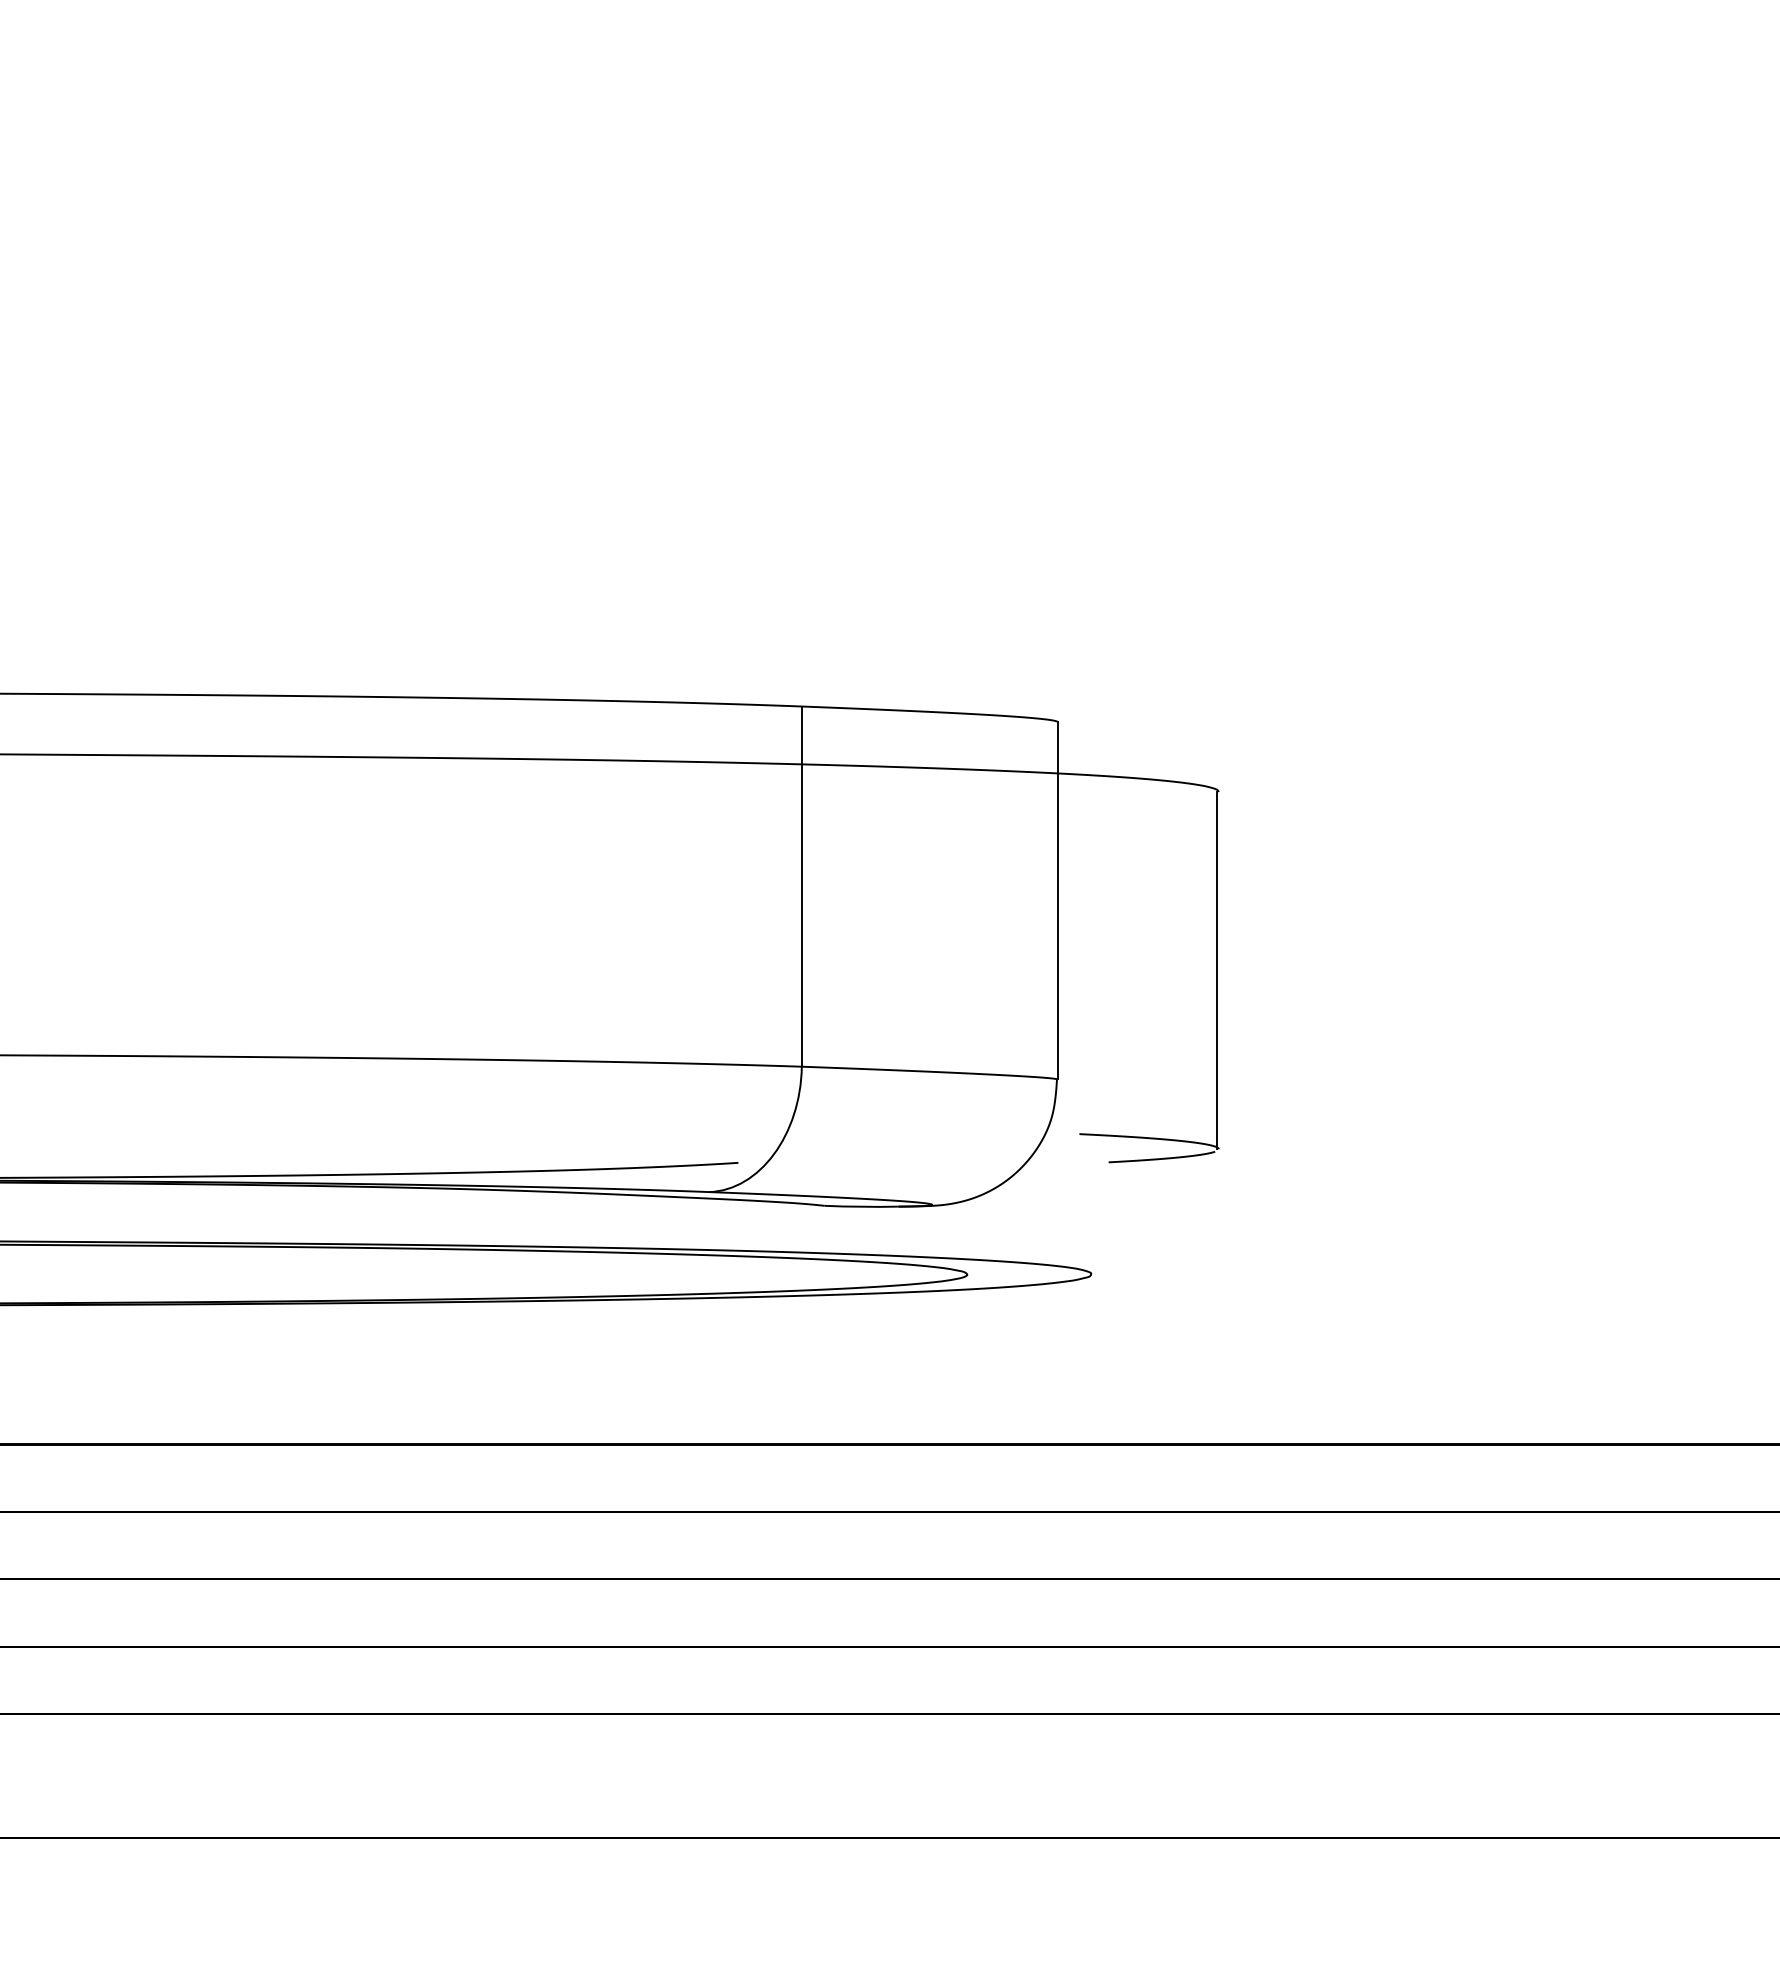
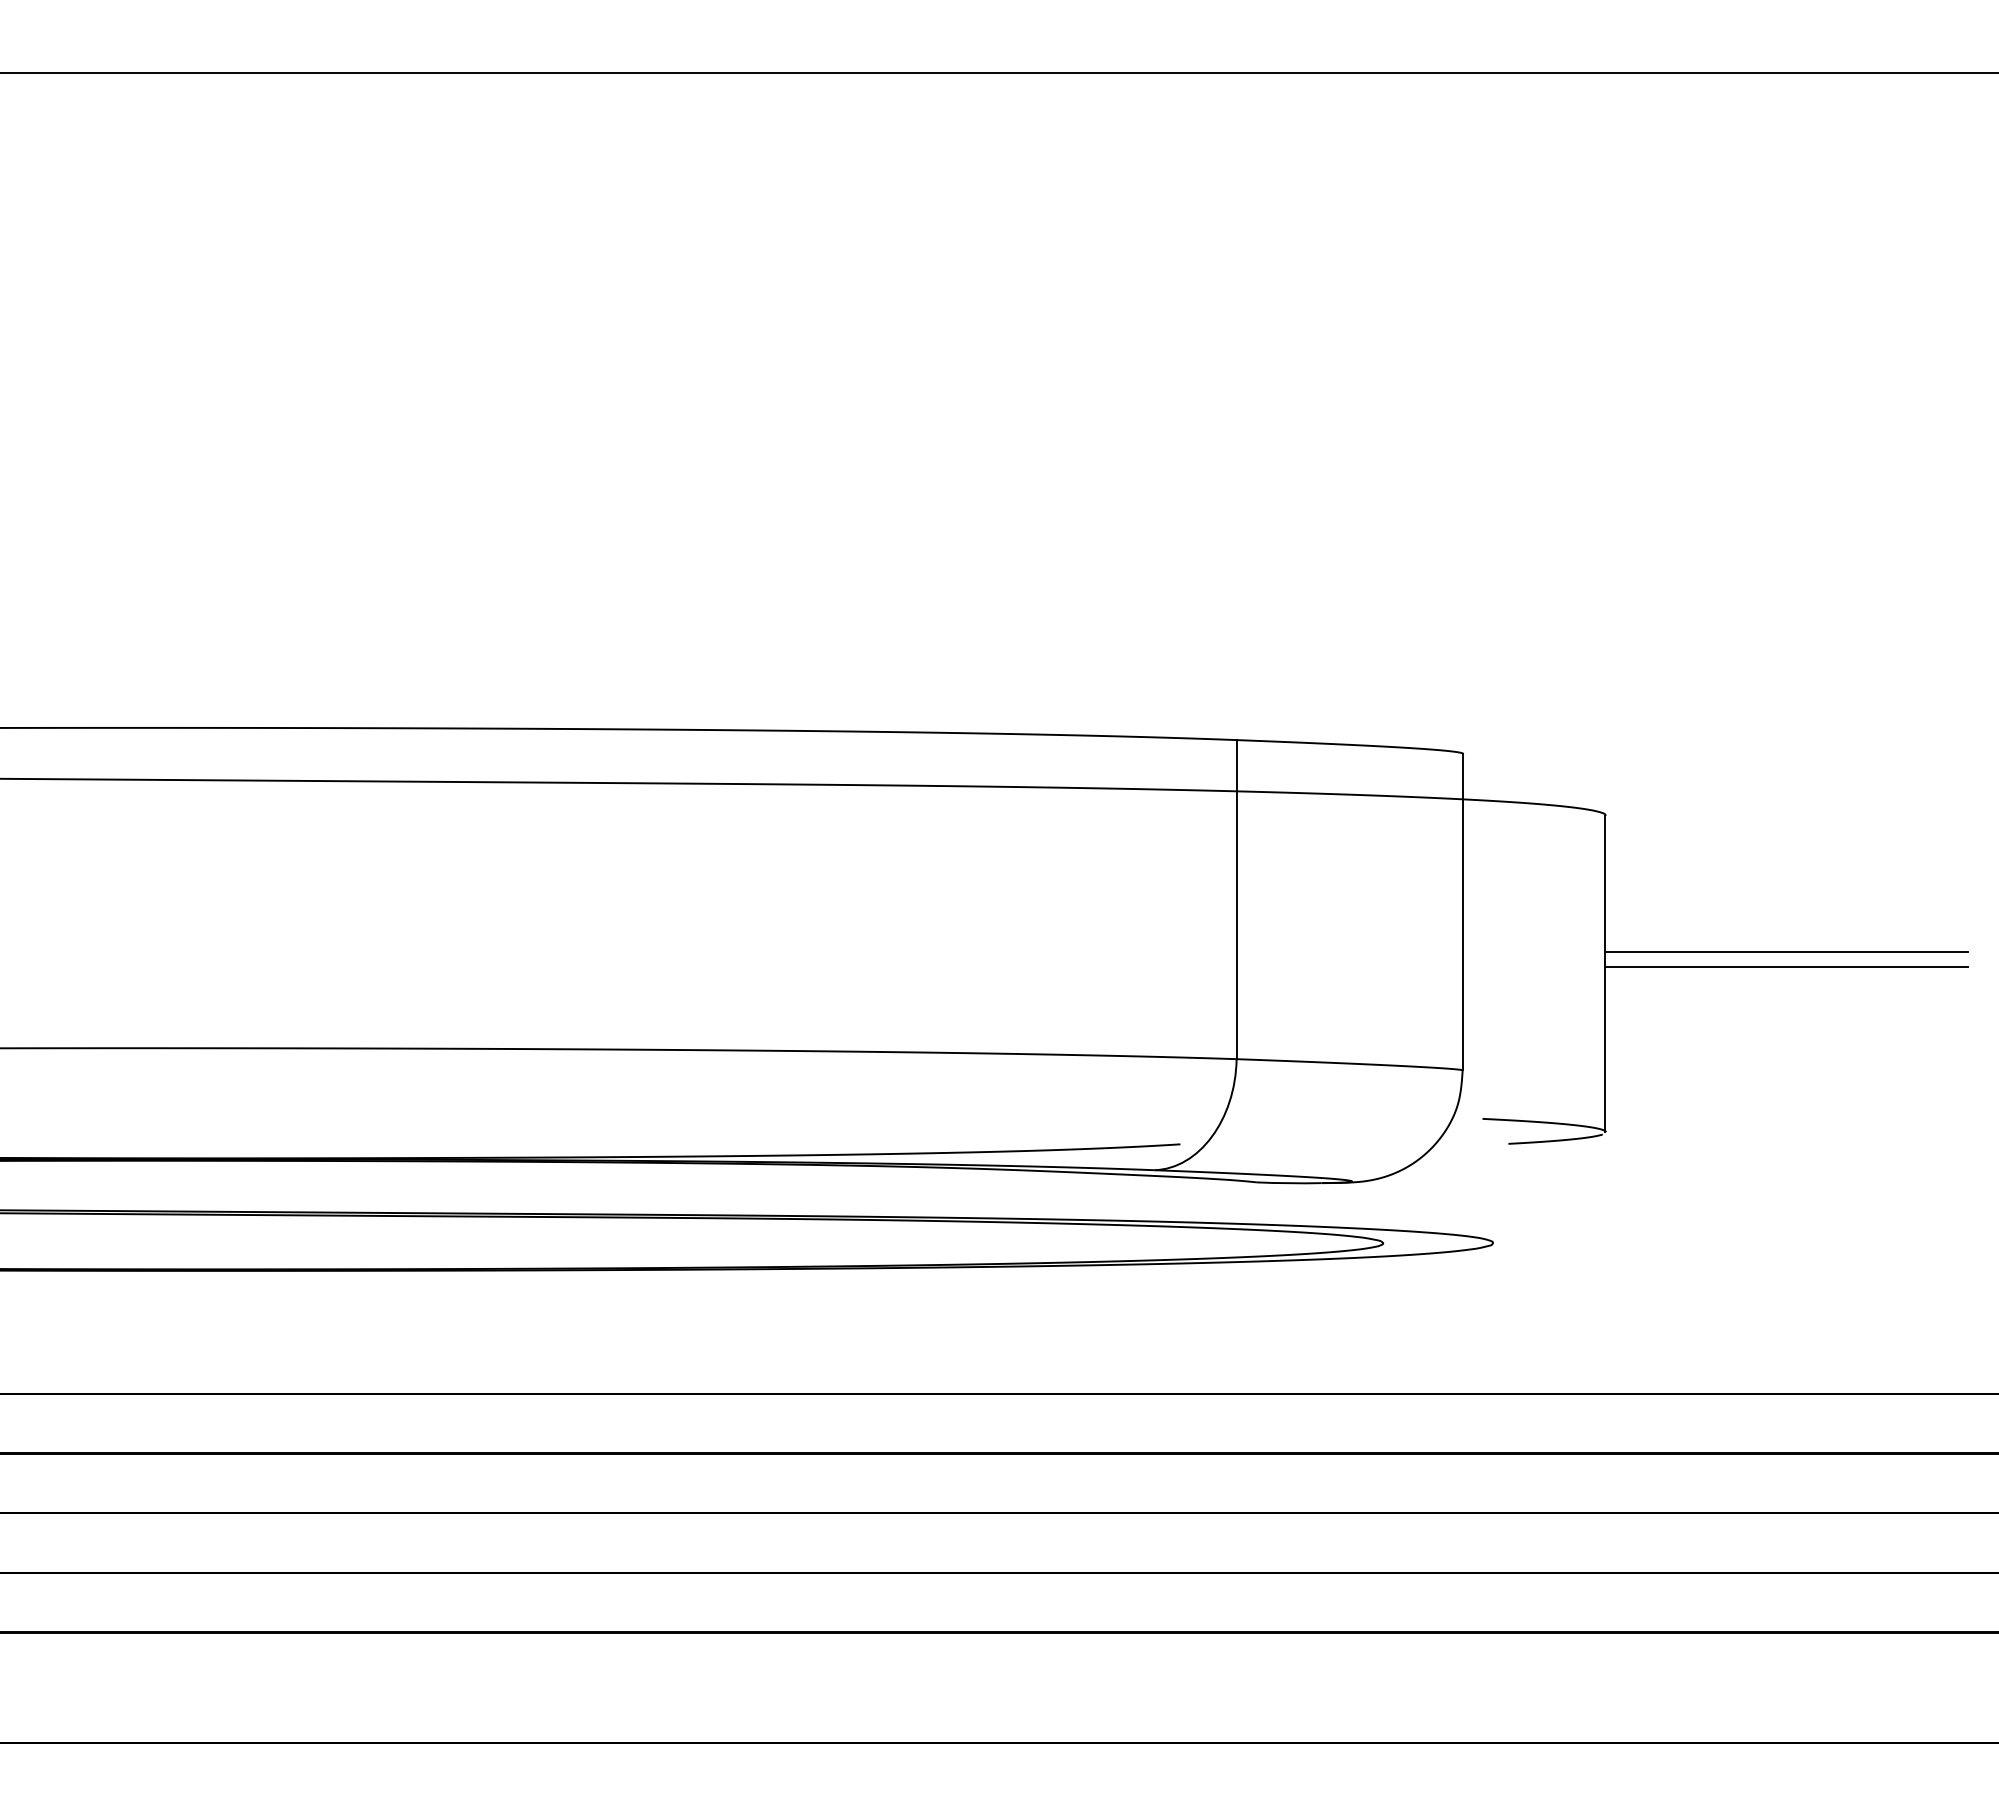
line: (1422, 945) -> (1786, 951), added
line: (1422, 962) -> (1786, 966), added

